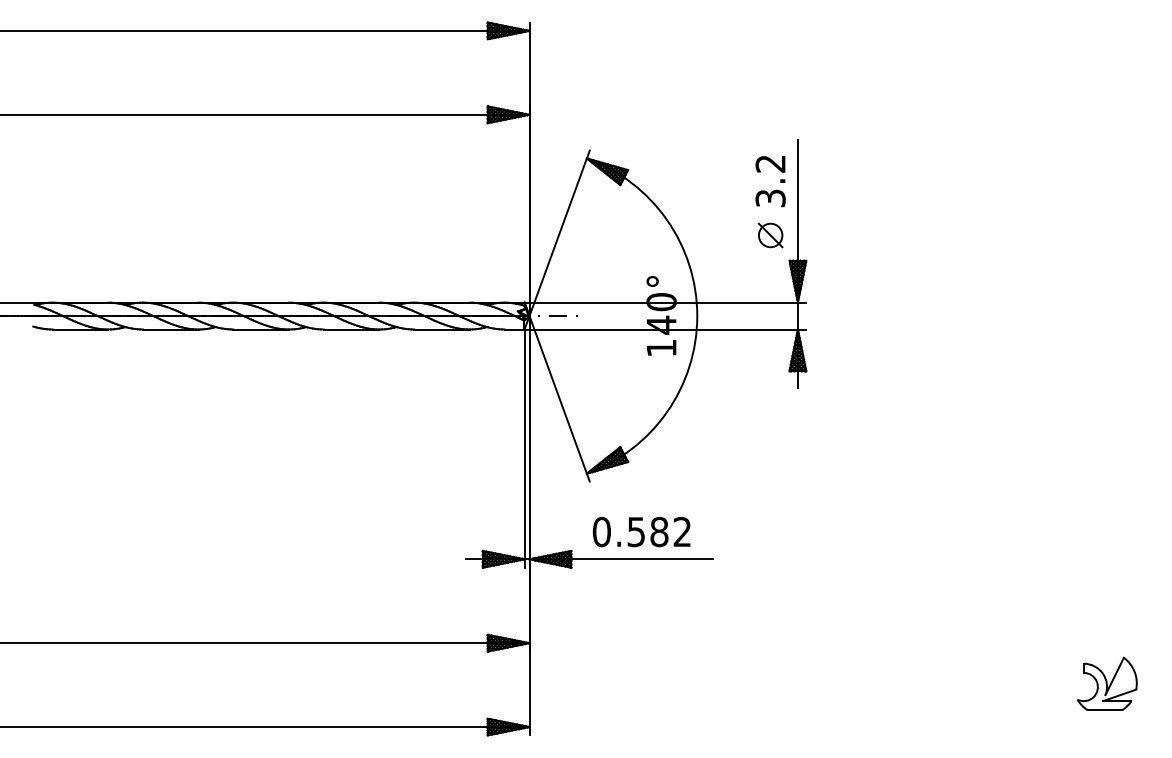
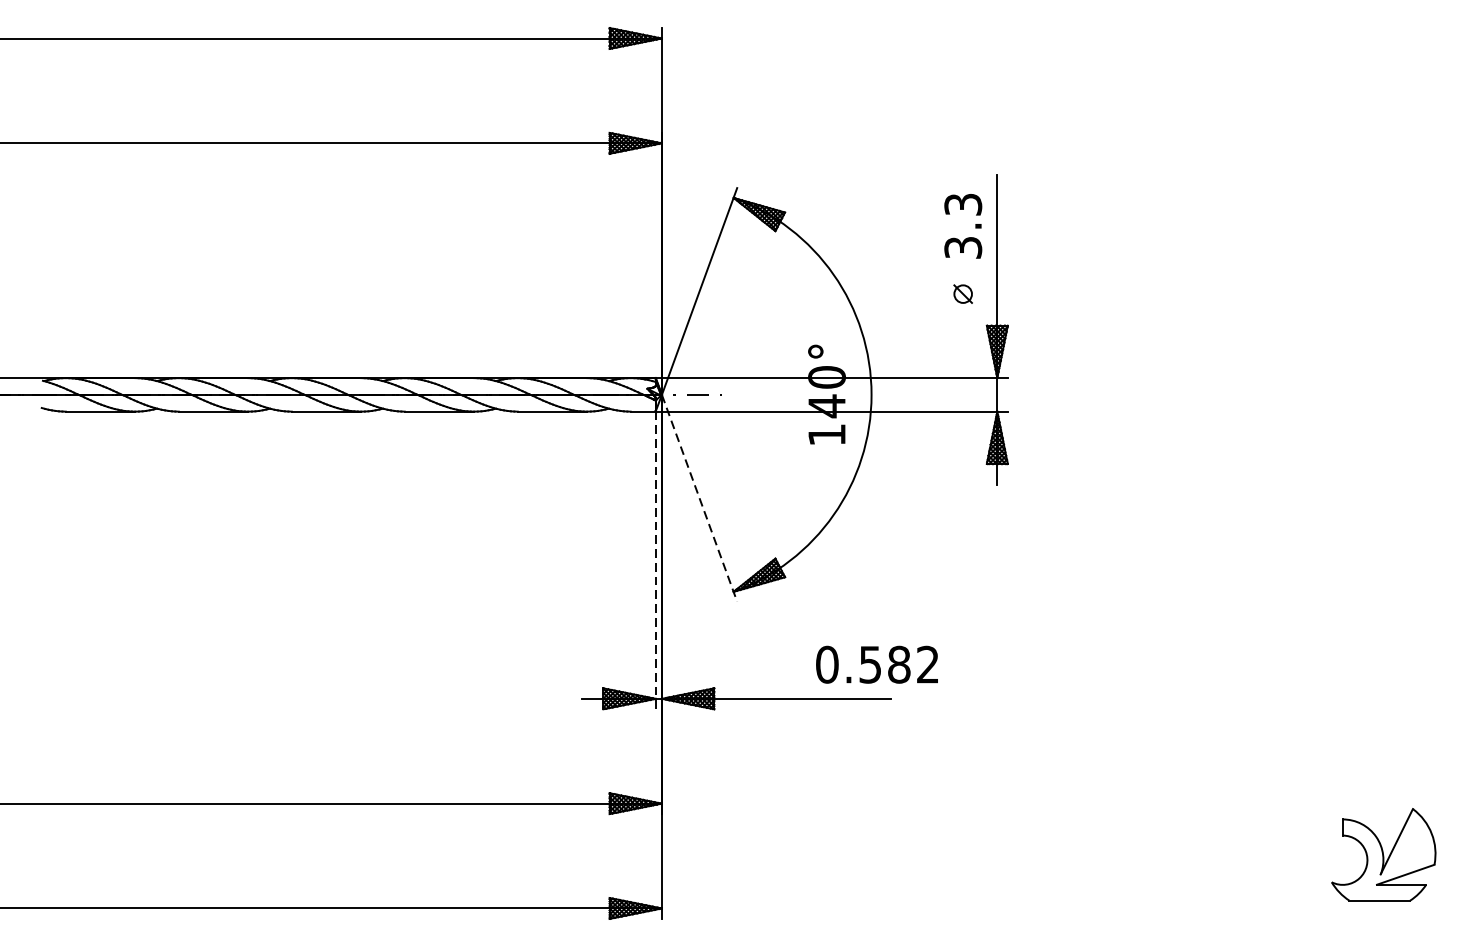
text: (770, 163) -> (963, 204), 3.2 -> 3.3
part: (770, 235) -> (963, 294), size x0.6
line: (559, 399) -> (699, 499), solid -> dashed
line: (524, 449) -> (655, 561), solid -> dashed
text: (641, 531) -> (876, 664), moved
part: (1107, 683) -> (1384, 854), size x1.4

